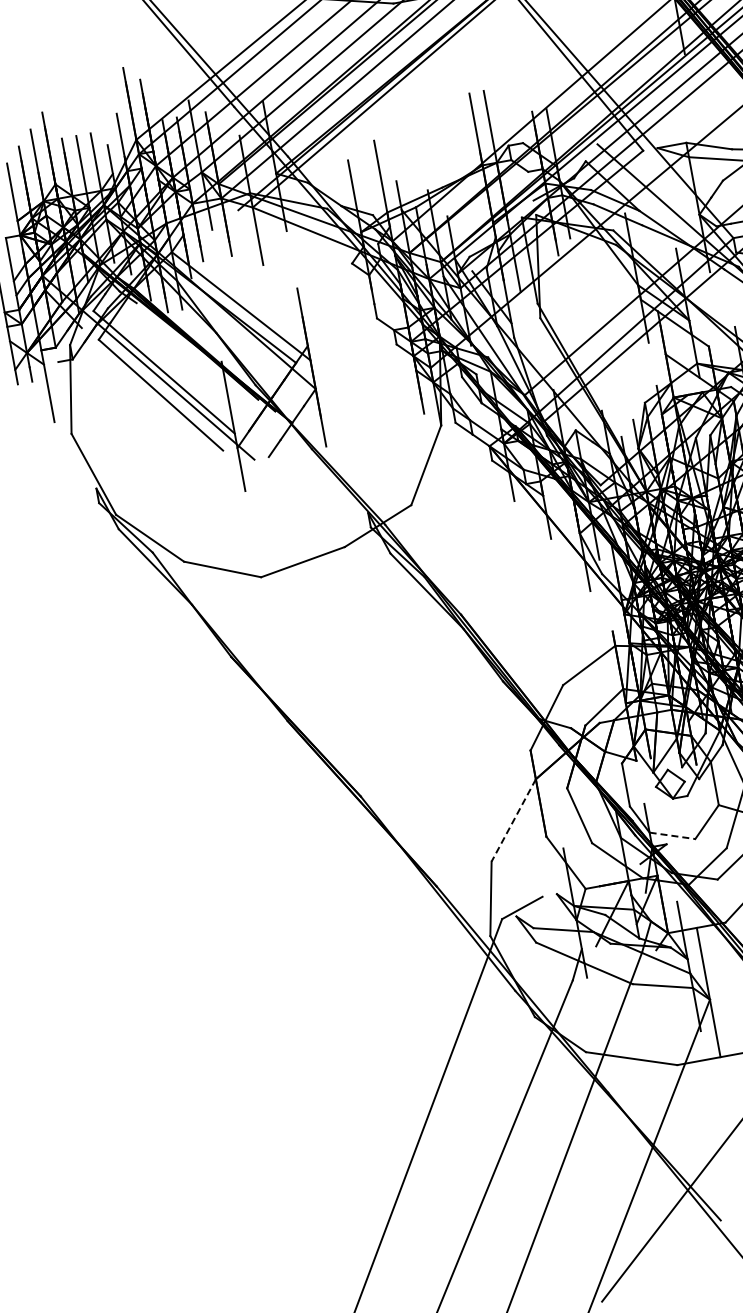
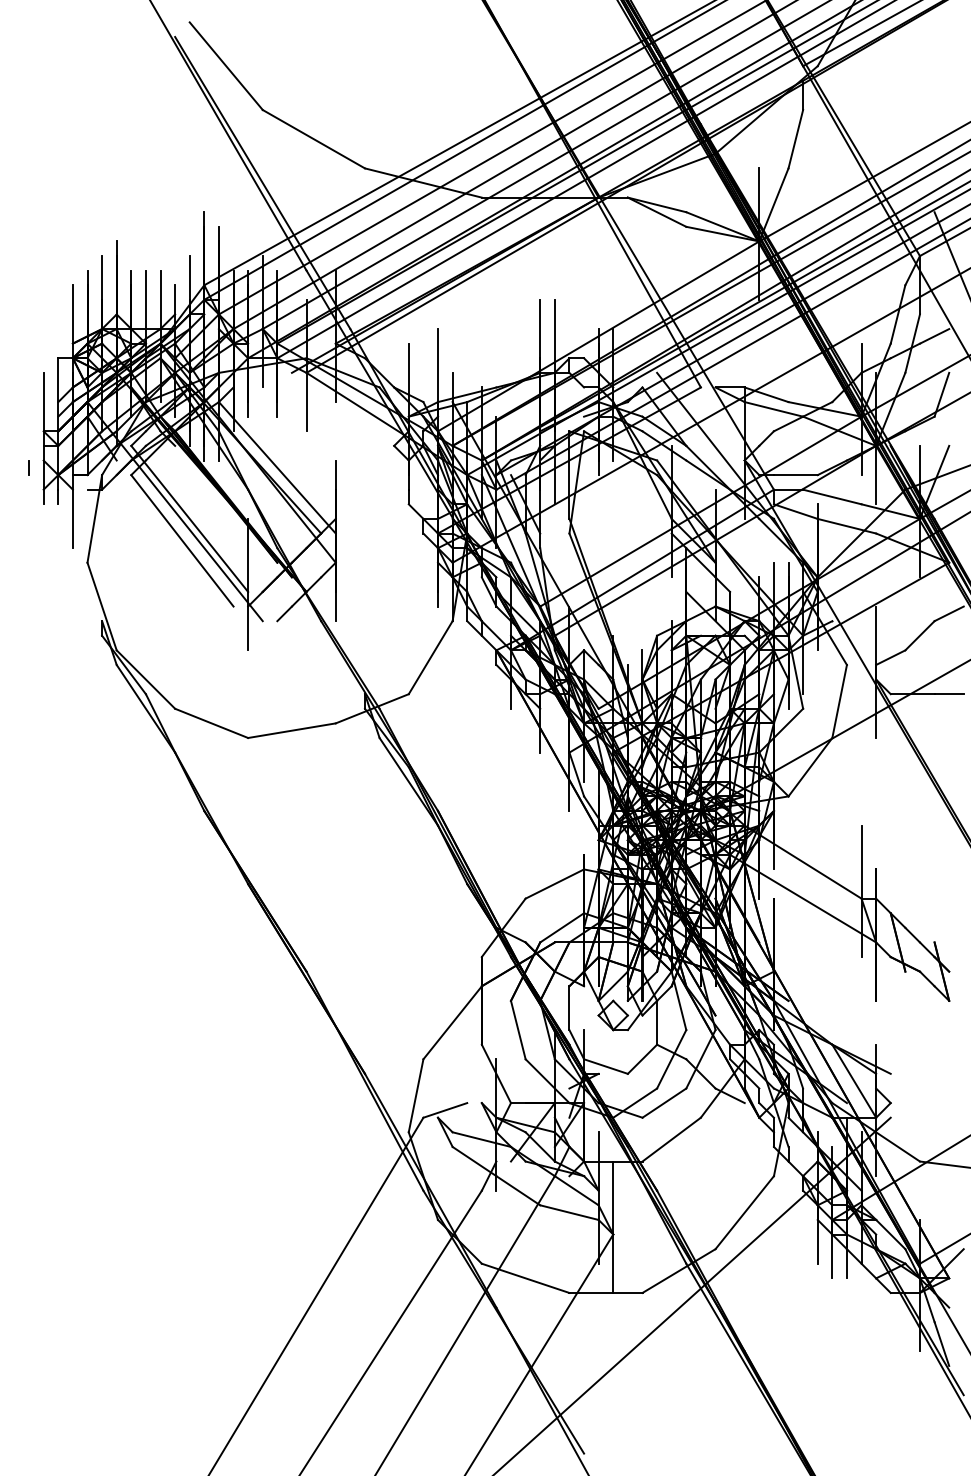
line: (513, 820) -> (452, 1022), dashed -> solid
line: (672, 835) -> (606, 1066), dashed -> solid

